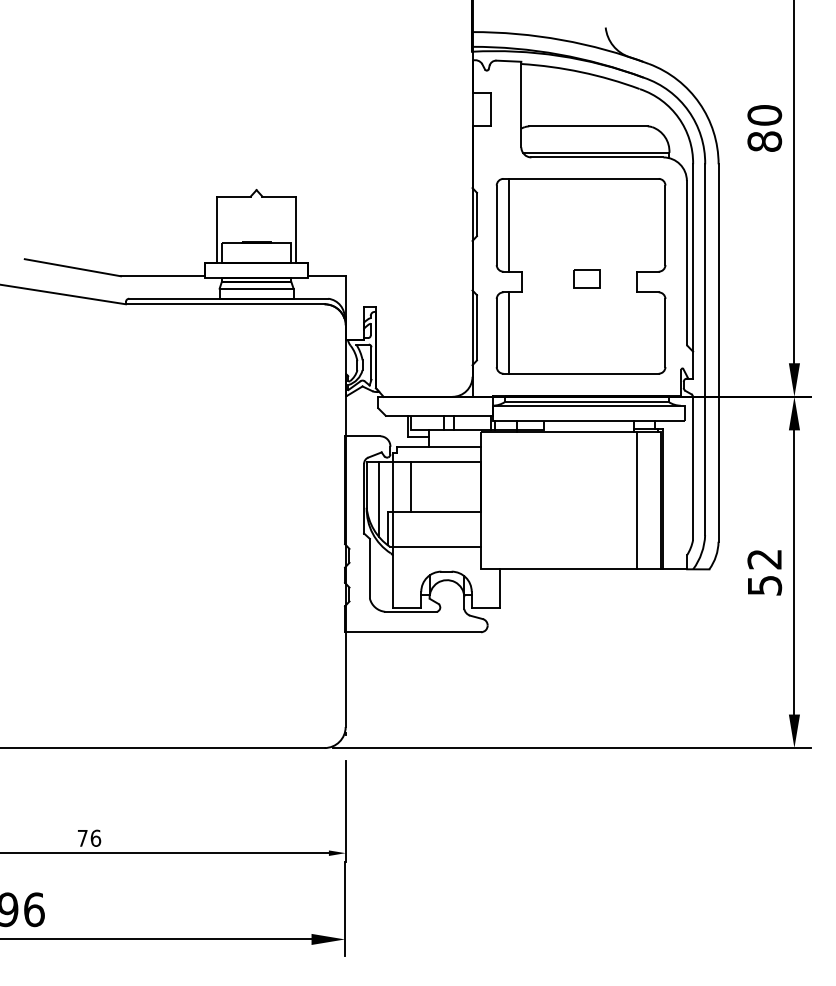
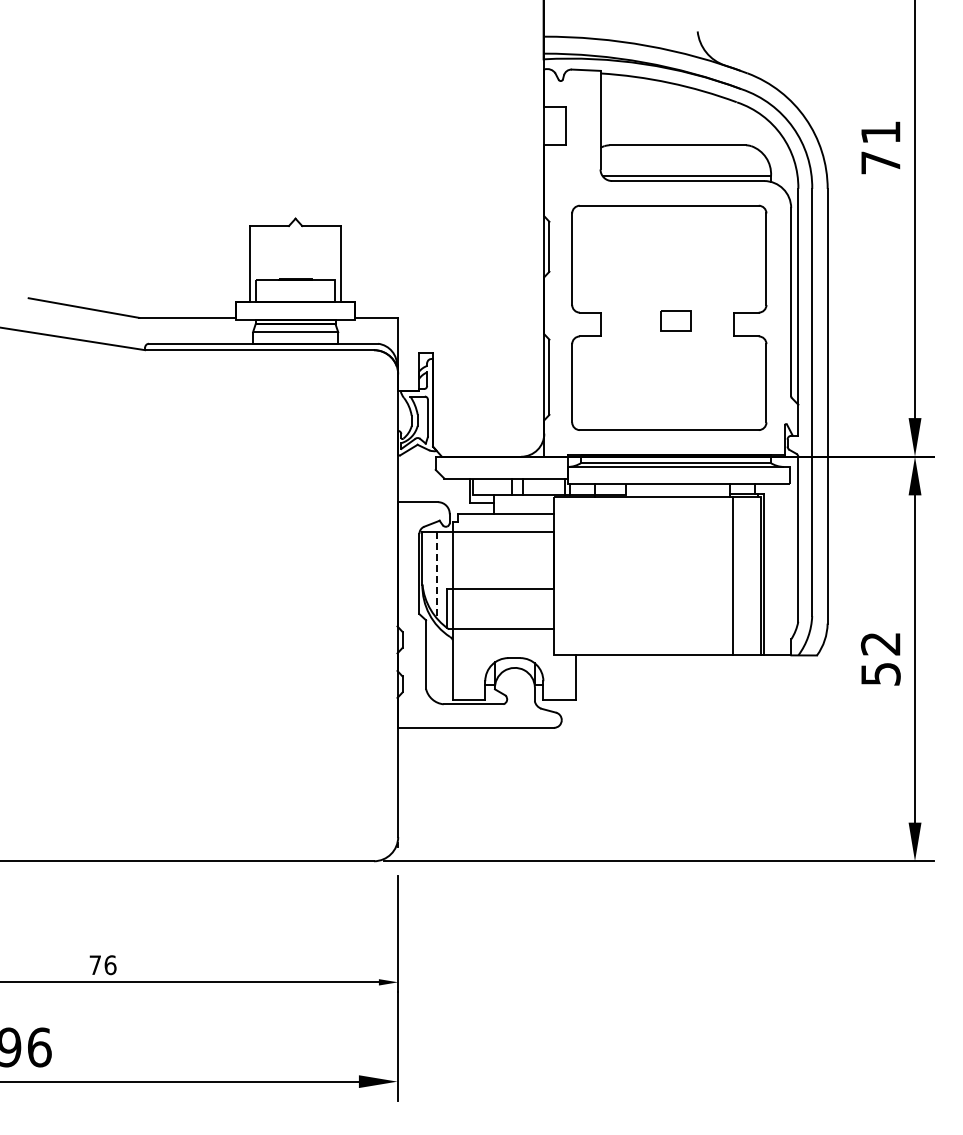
text: (764, 128) -> (880, 147), 80 -> 71
line: (508, 224) -> (585, 258), removed
line: (508, 333) -> (585, 383), removed
line: (411, 486) -> (473, 560), removed
line: (378, 499) -> (436, 575), solid -> dashed

